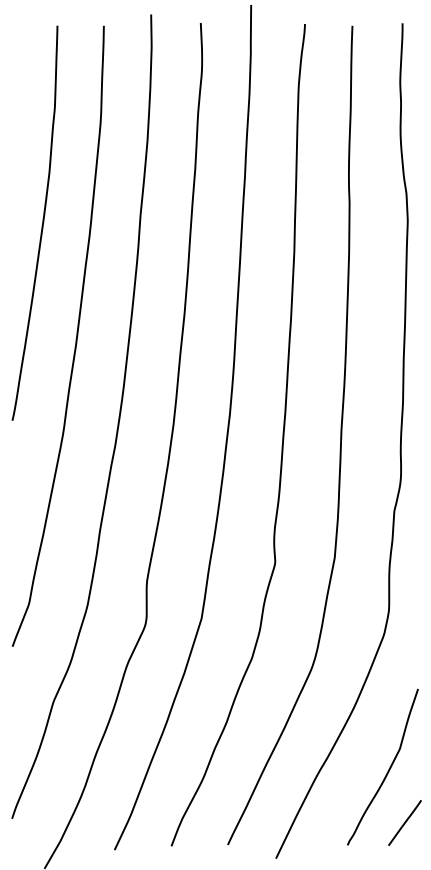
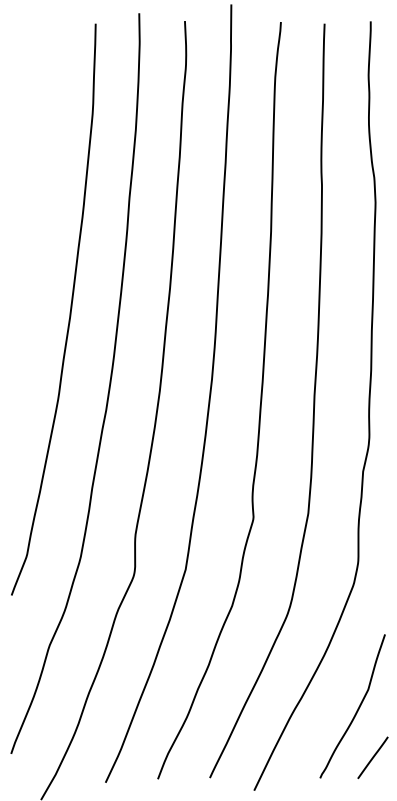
curve: (41, 223) -> (38, 205), removed

